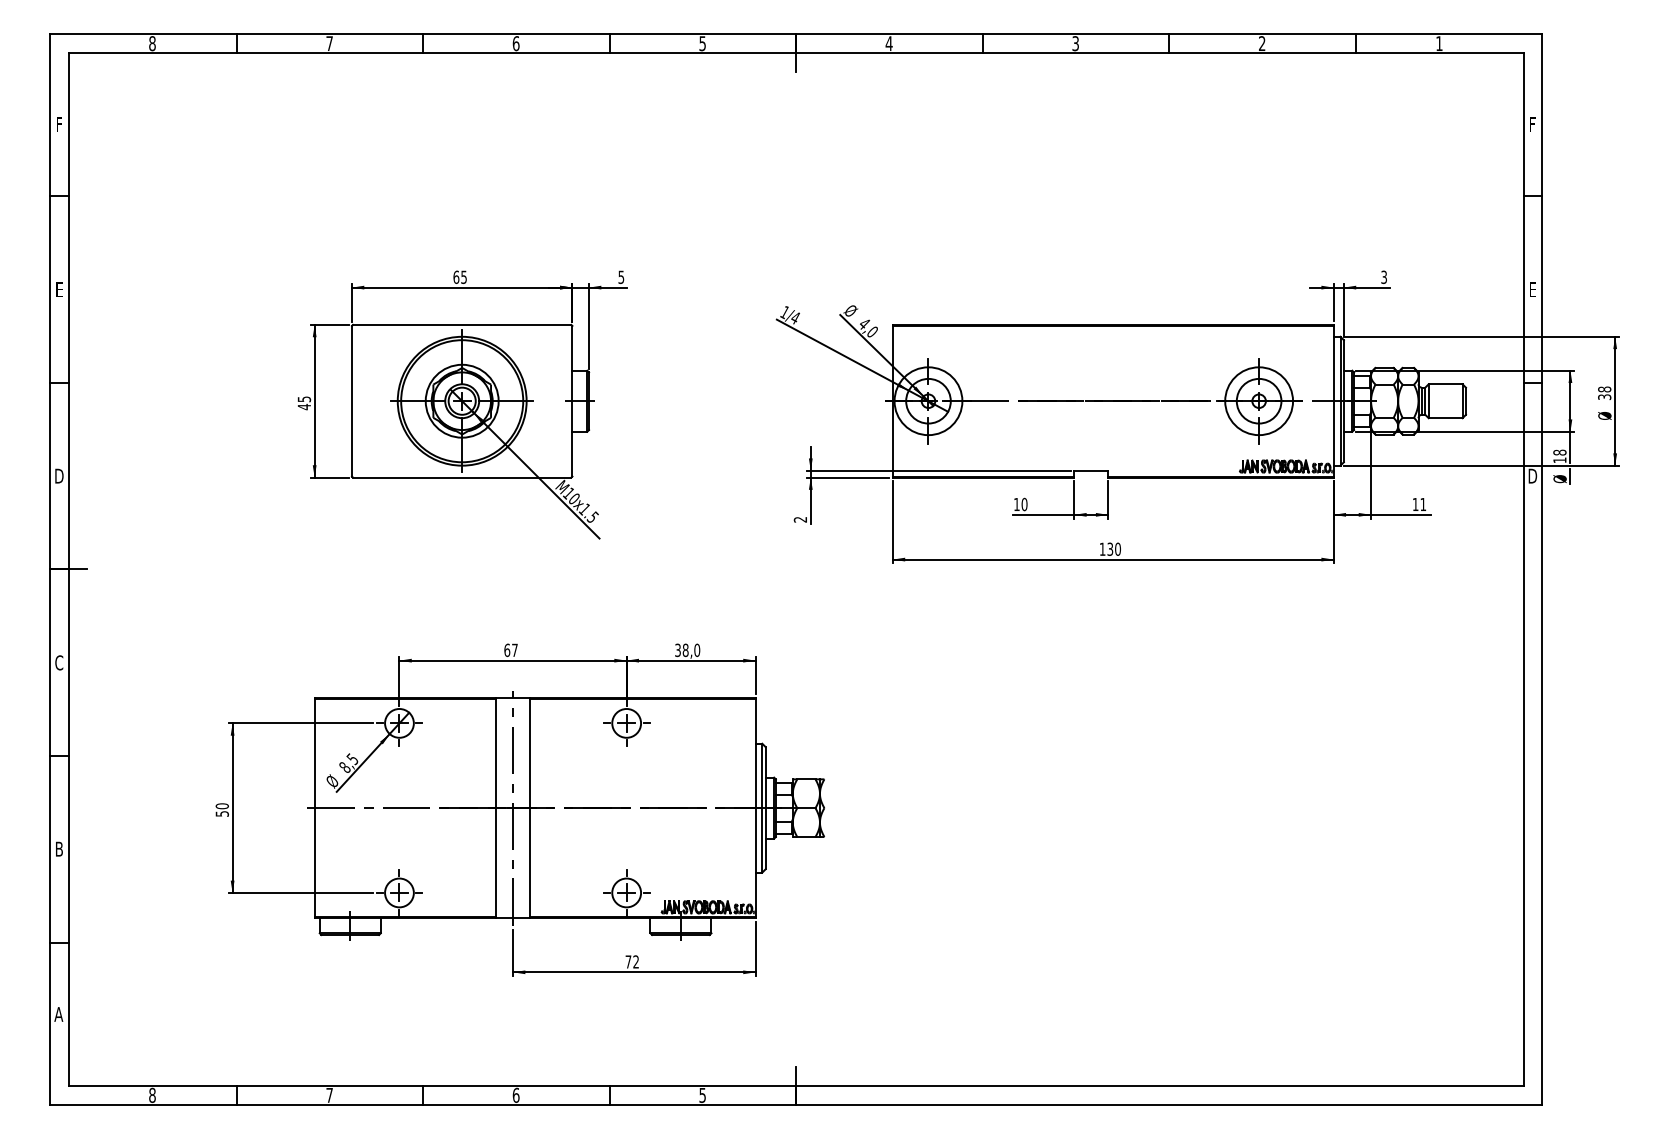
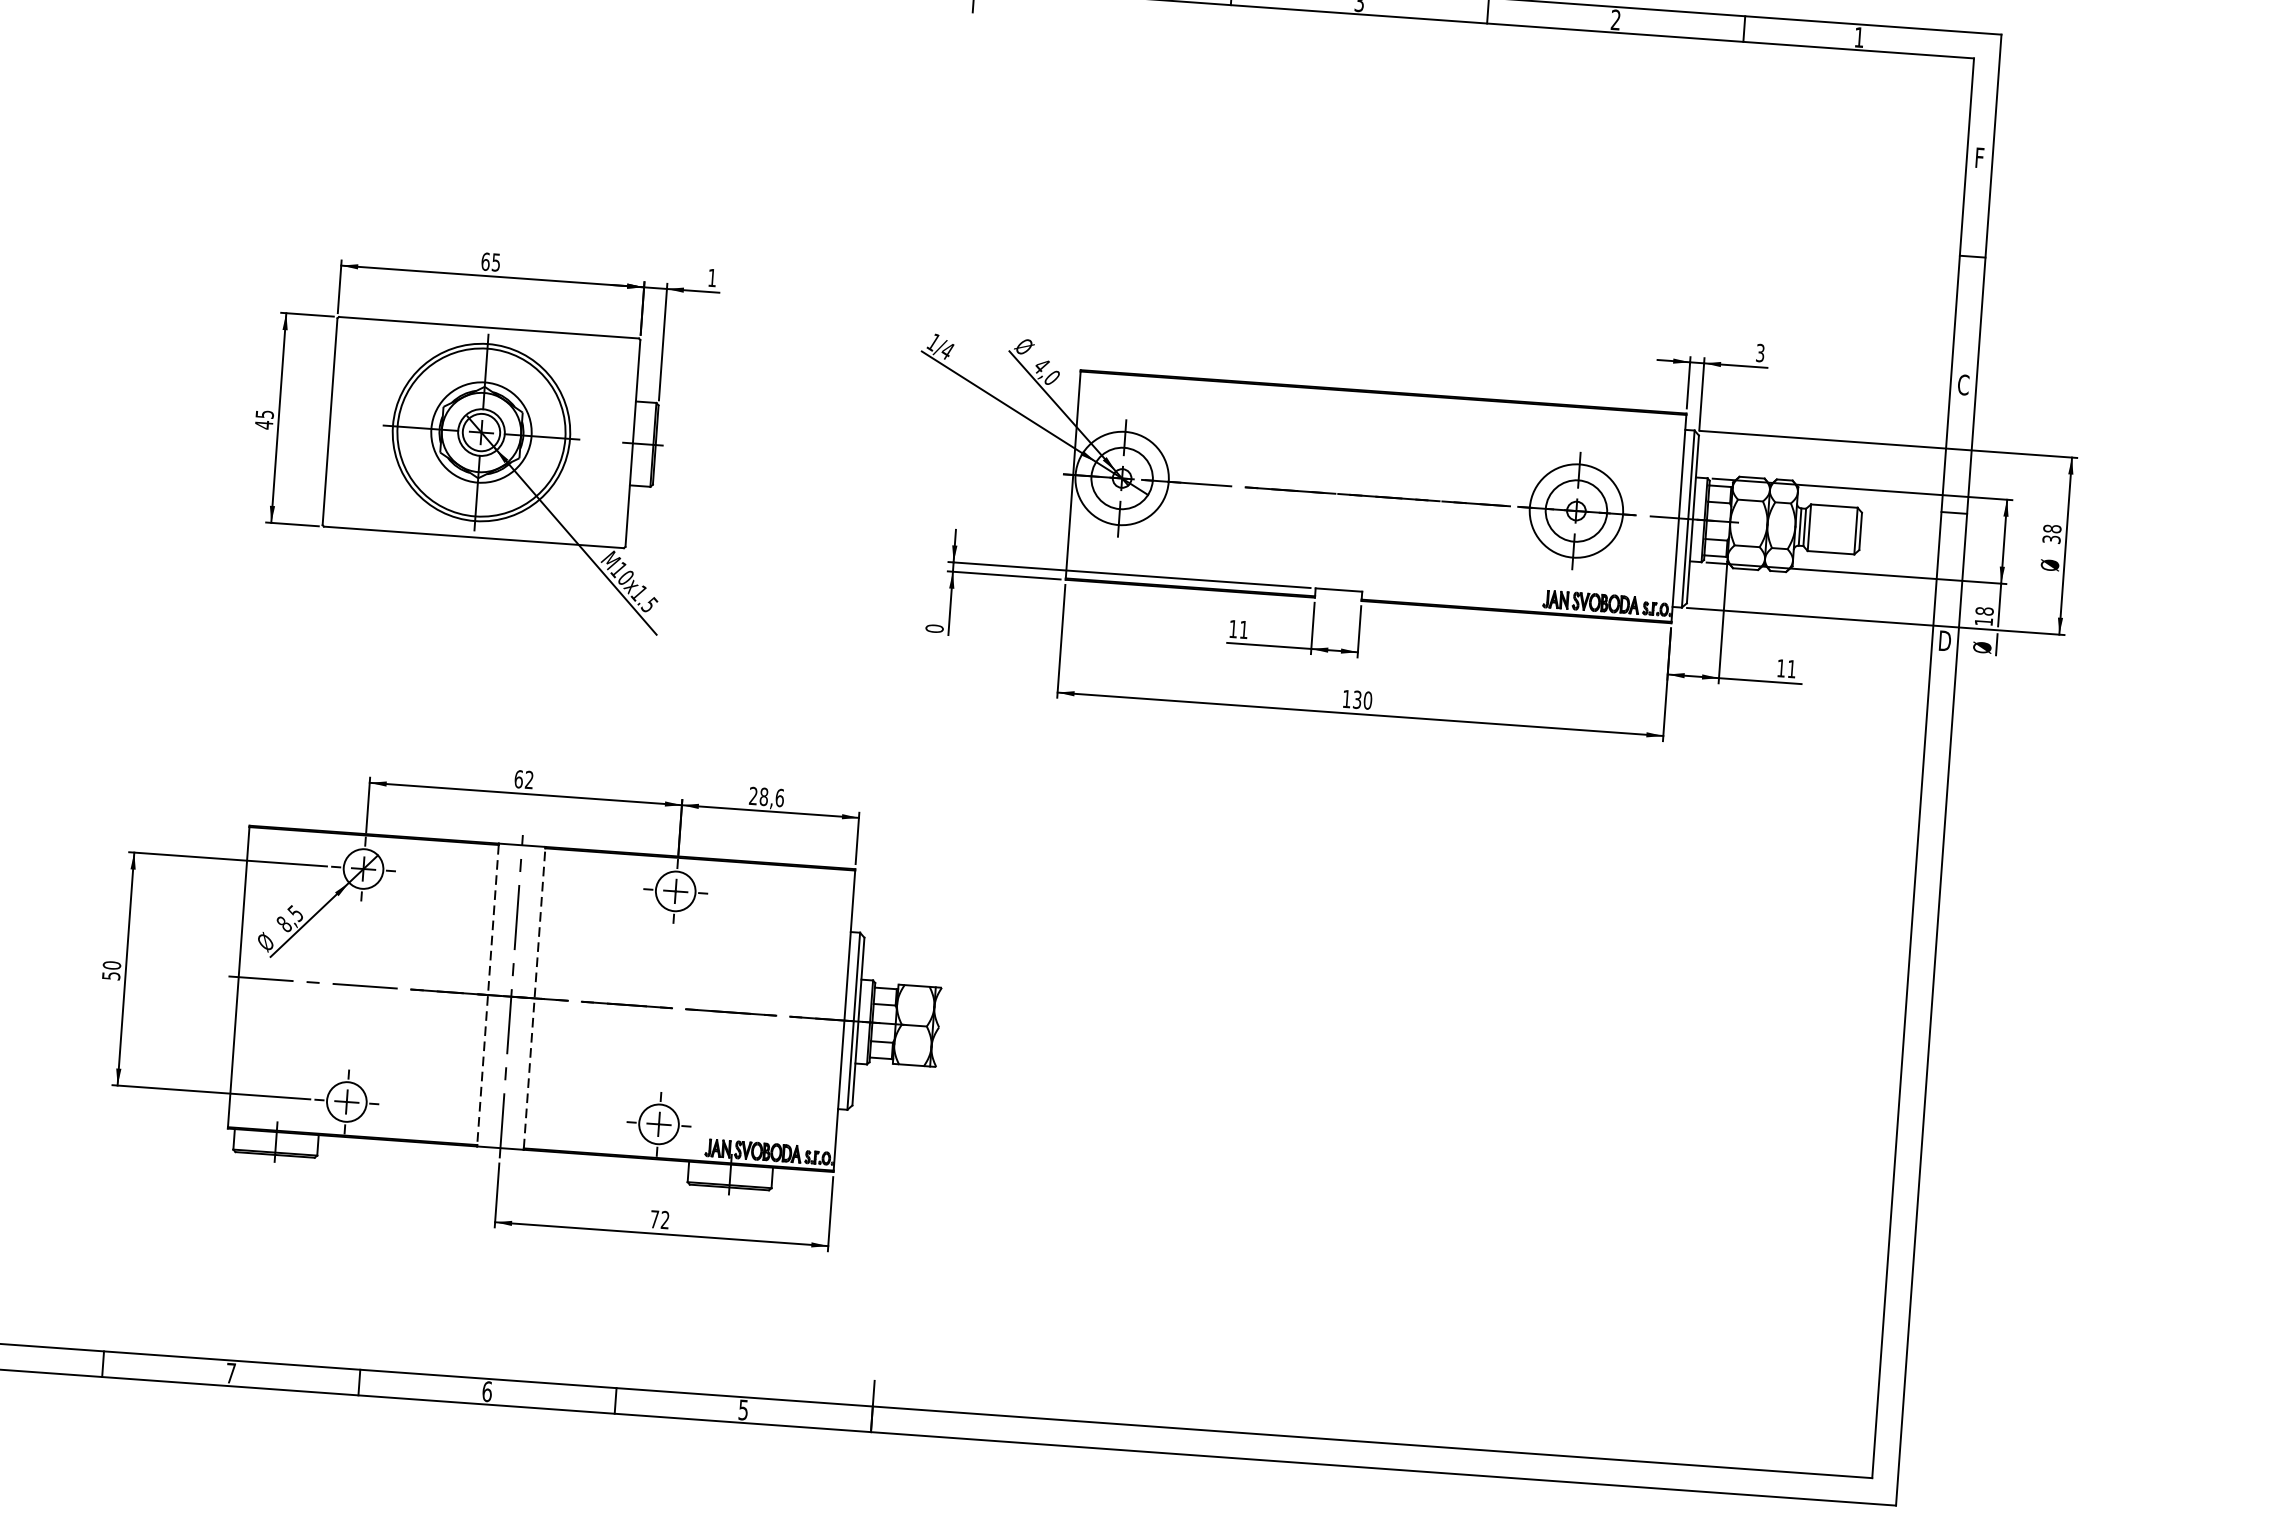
text: (621, 277) -> (712, 278), 5 -> 1
text: (1532, 289) -> (1963, 384), E -> C
text: (1024, 504) -> (1243, 629), 10 -> 11
text: (800, 519) -> (934, 628), 2 -> 0
text: (514, 649) -> (528, 778), 67 -> 62
text: (687, 650) -> (766, 797), 38,0 -> 28,6
line: (530, 807) -> (535, 997), solid -> dashed
line: (496, 808) -> (488, 995), solid -> dashed

